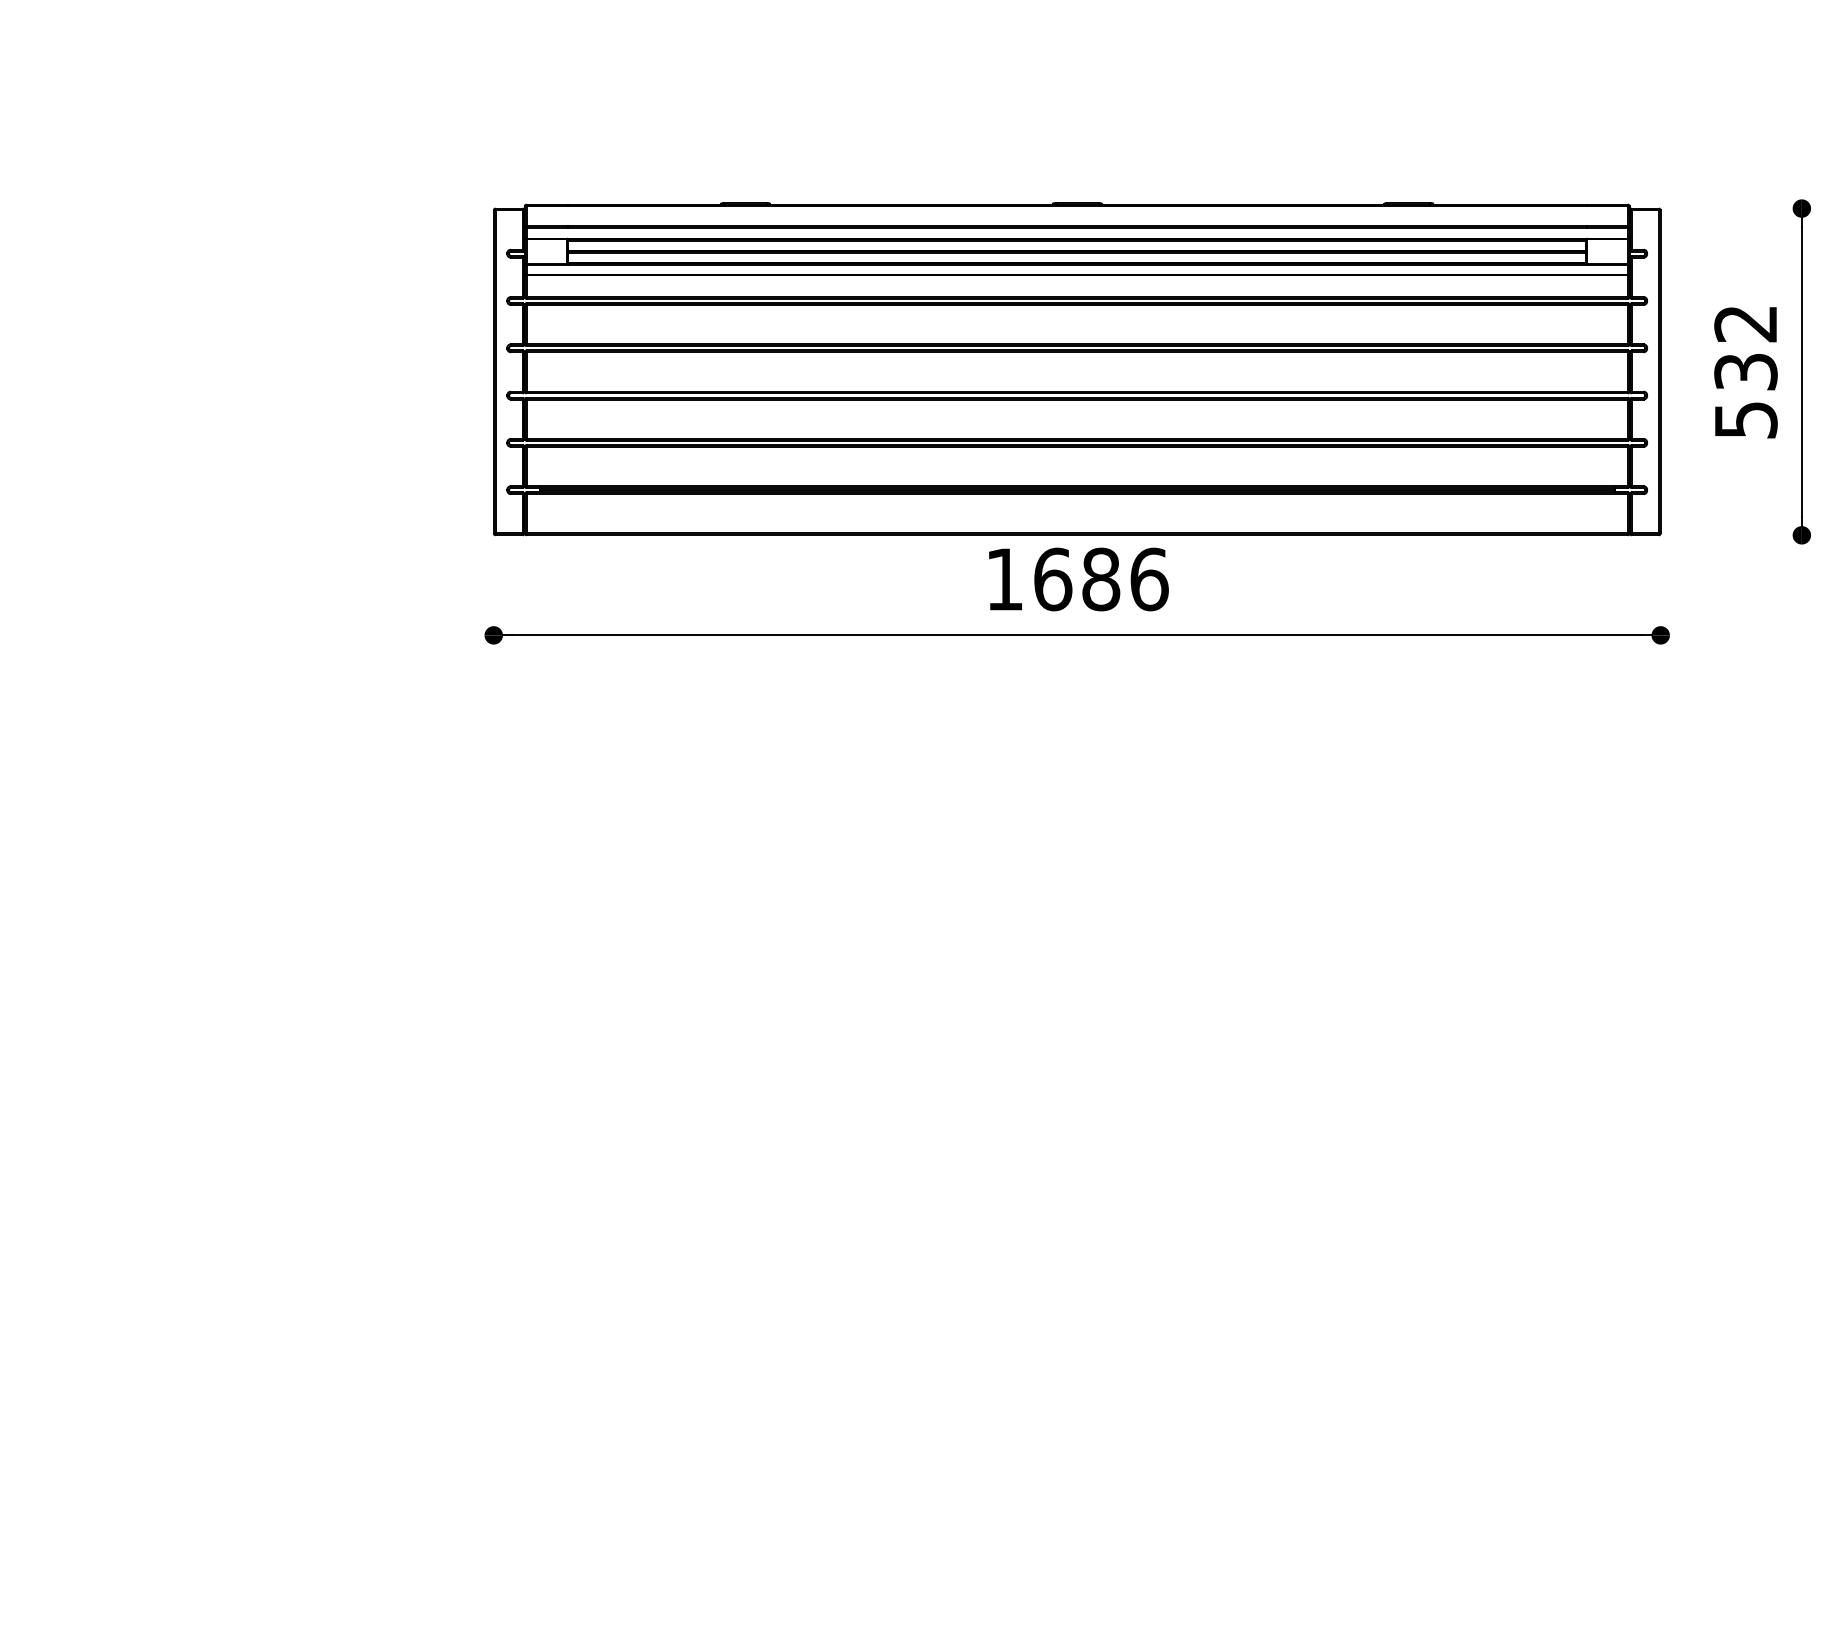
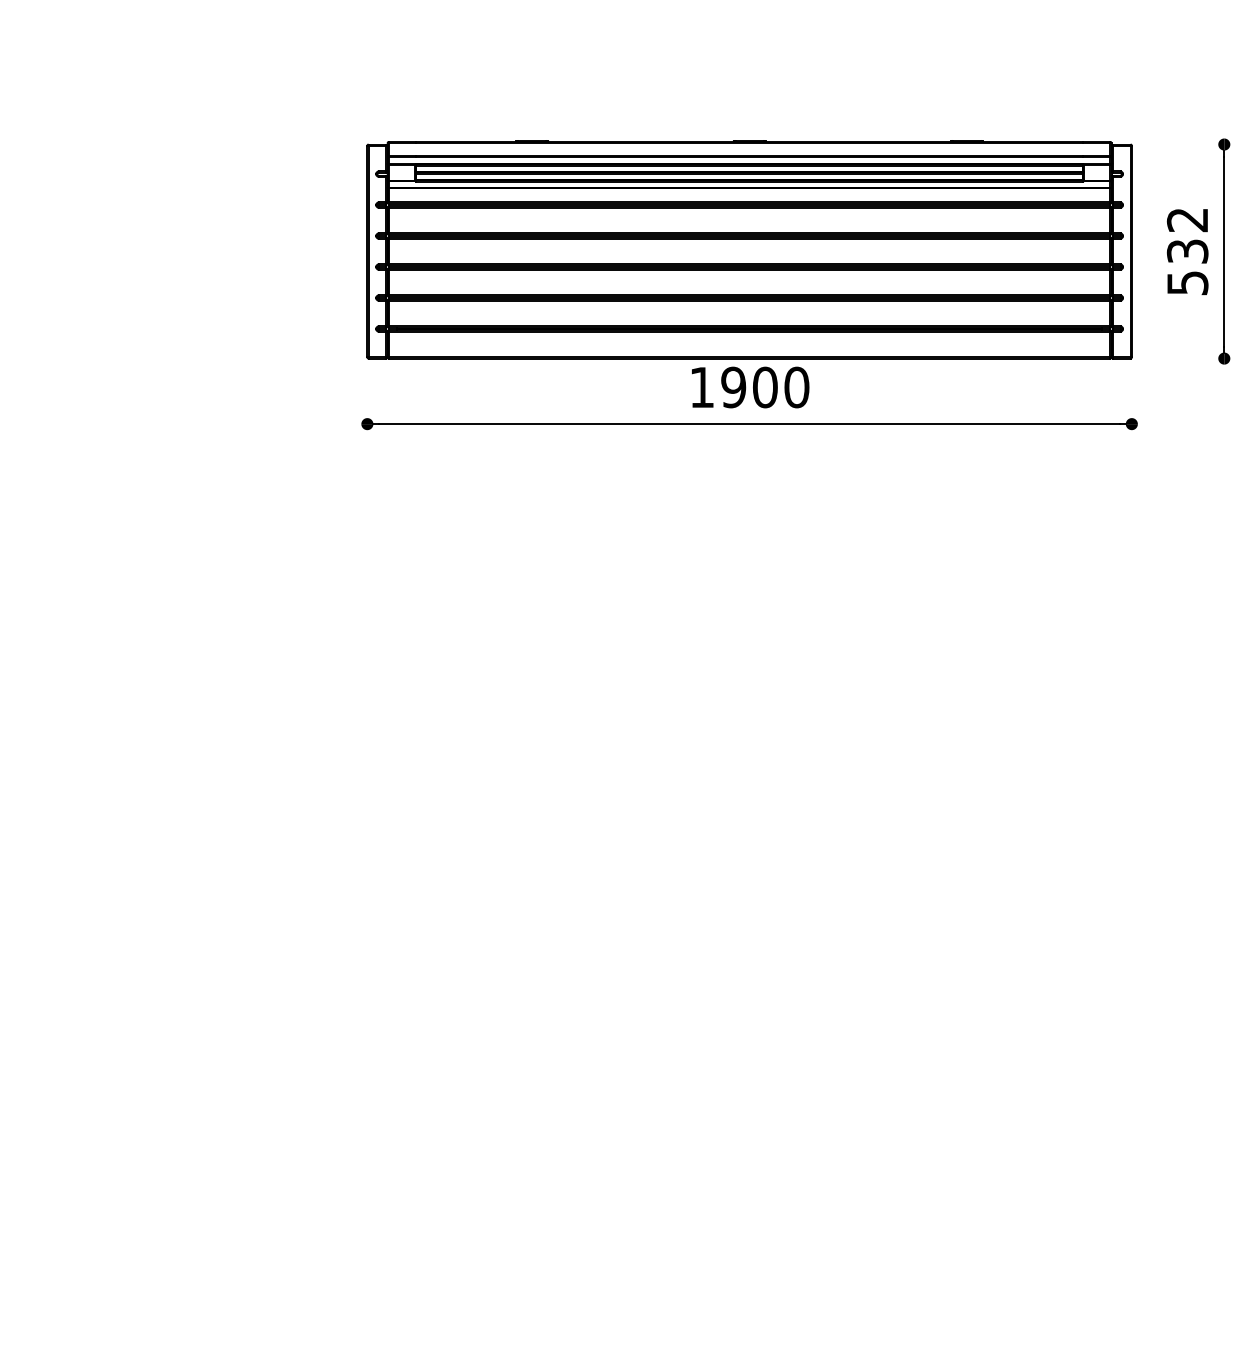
text: (1101, 579) -> (765, 387), 1686 -> 1900

